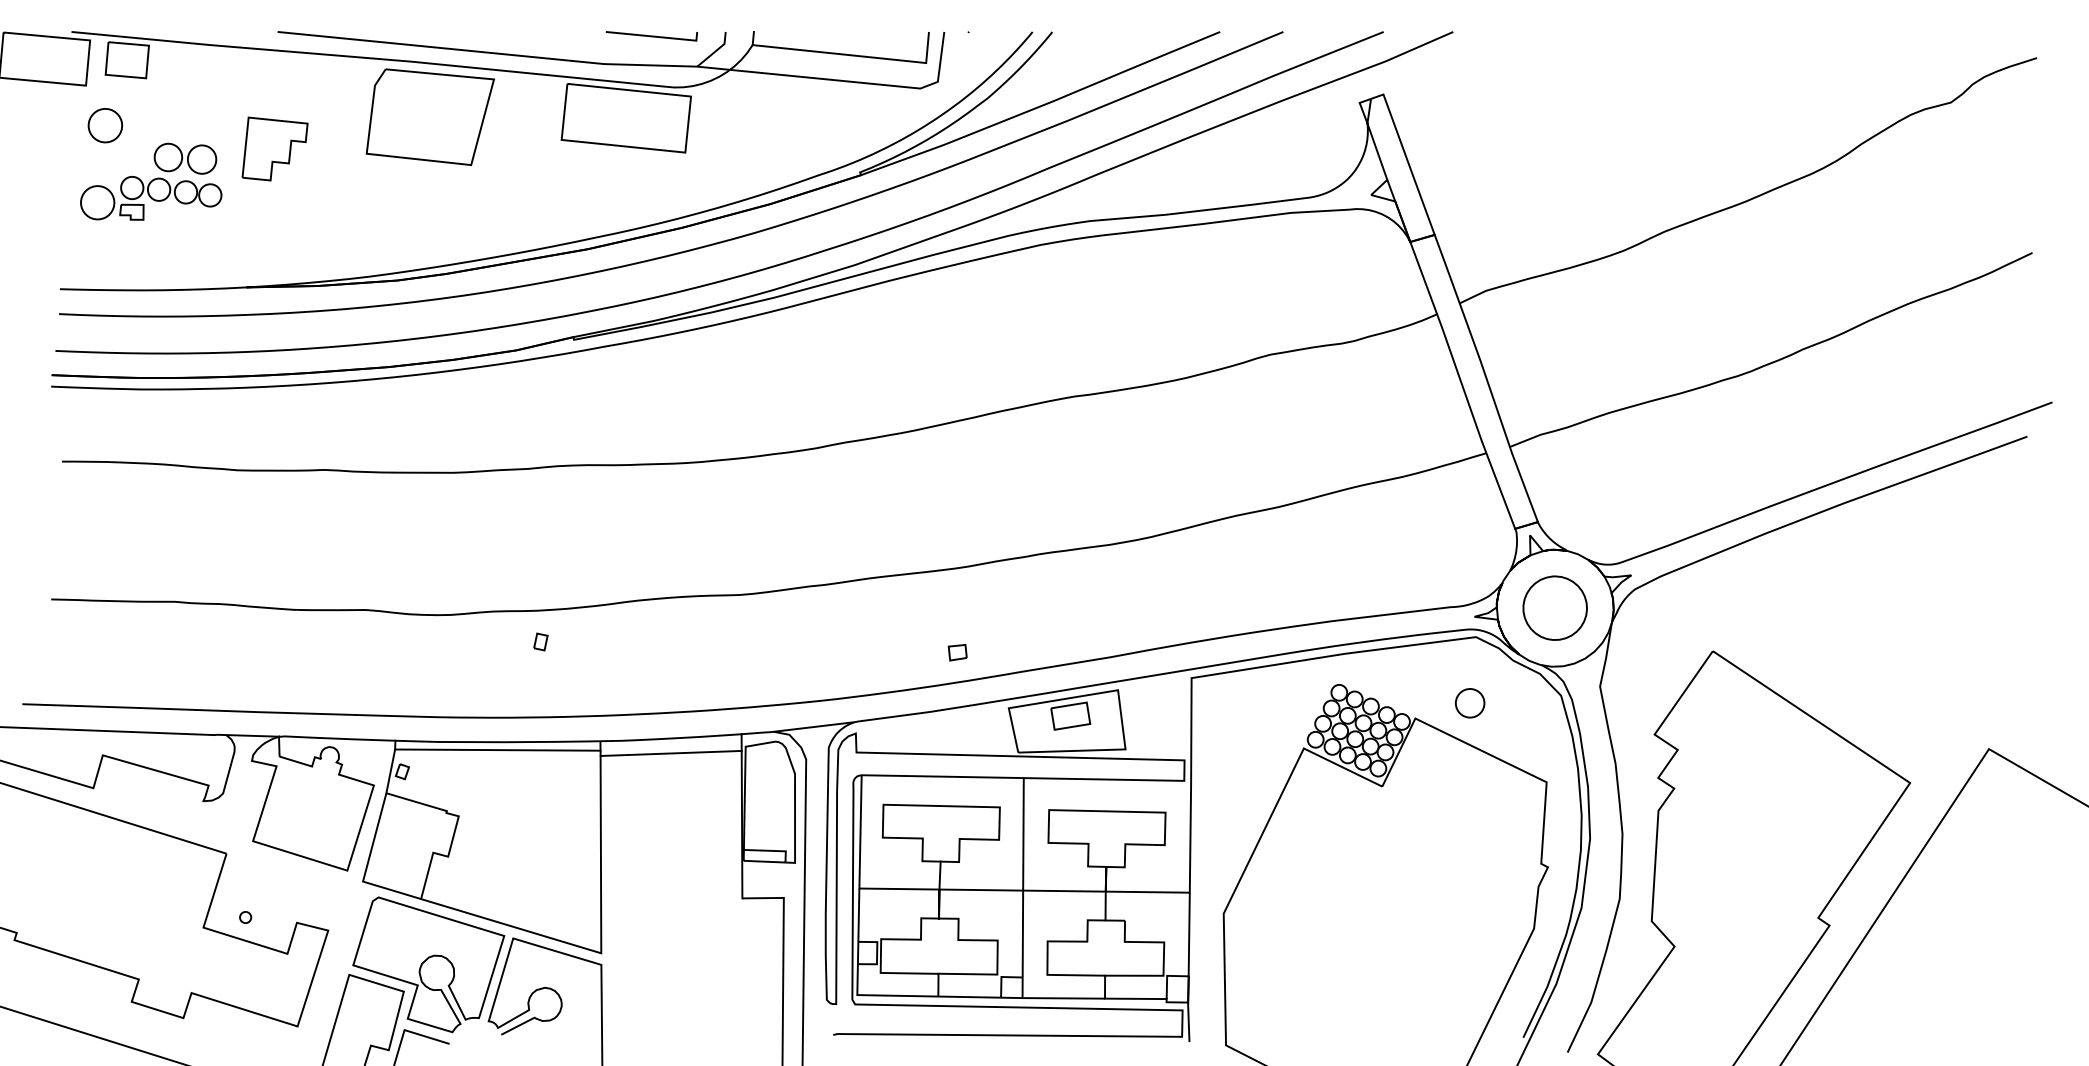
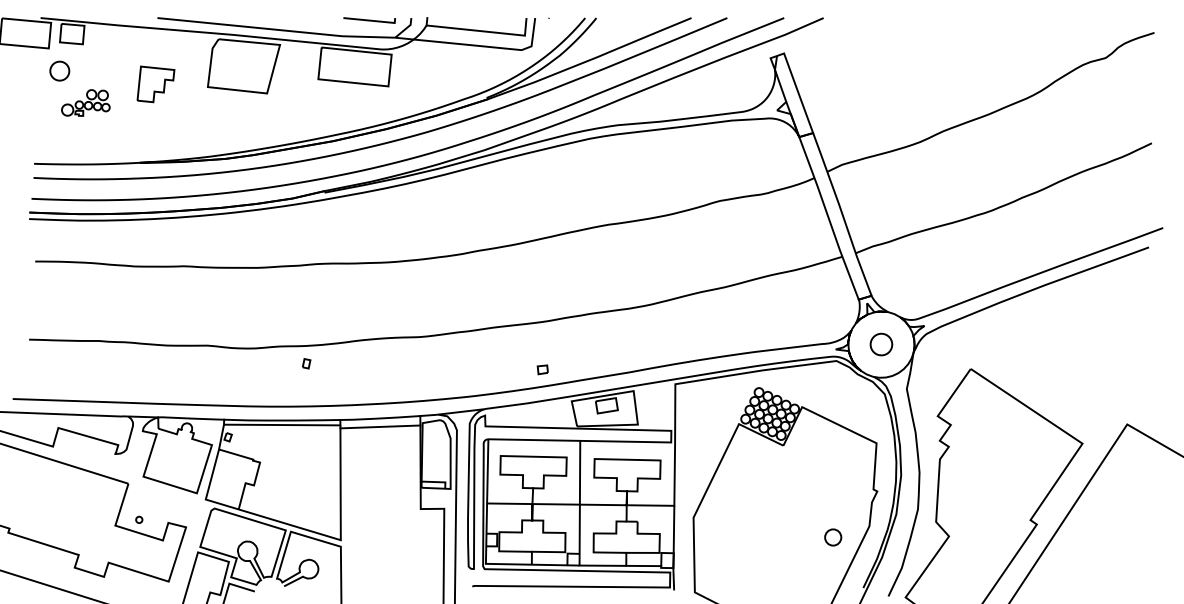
part: (150, 180) -> (85, 102), size x0.6
part: (1555, 607) -> (881, 344), size x0.6
circle: (1470, 703) -> (833, 537), moved

